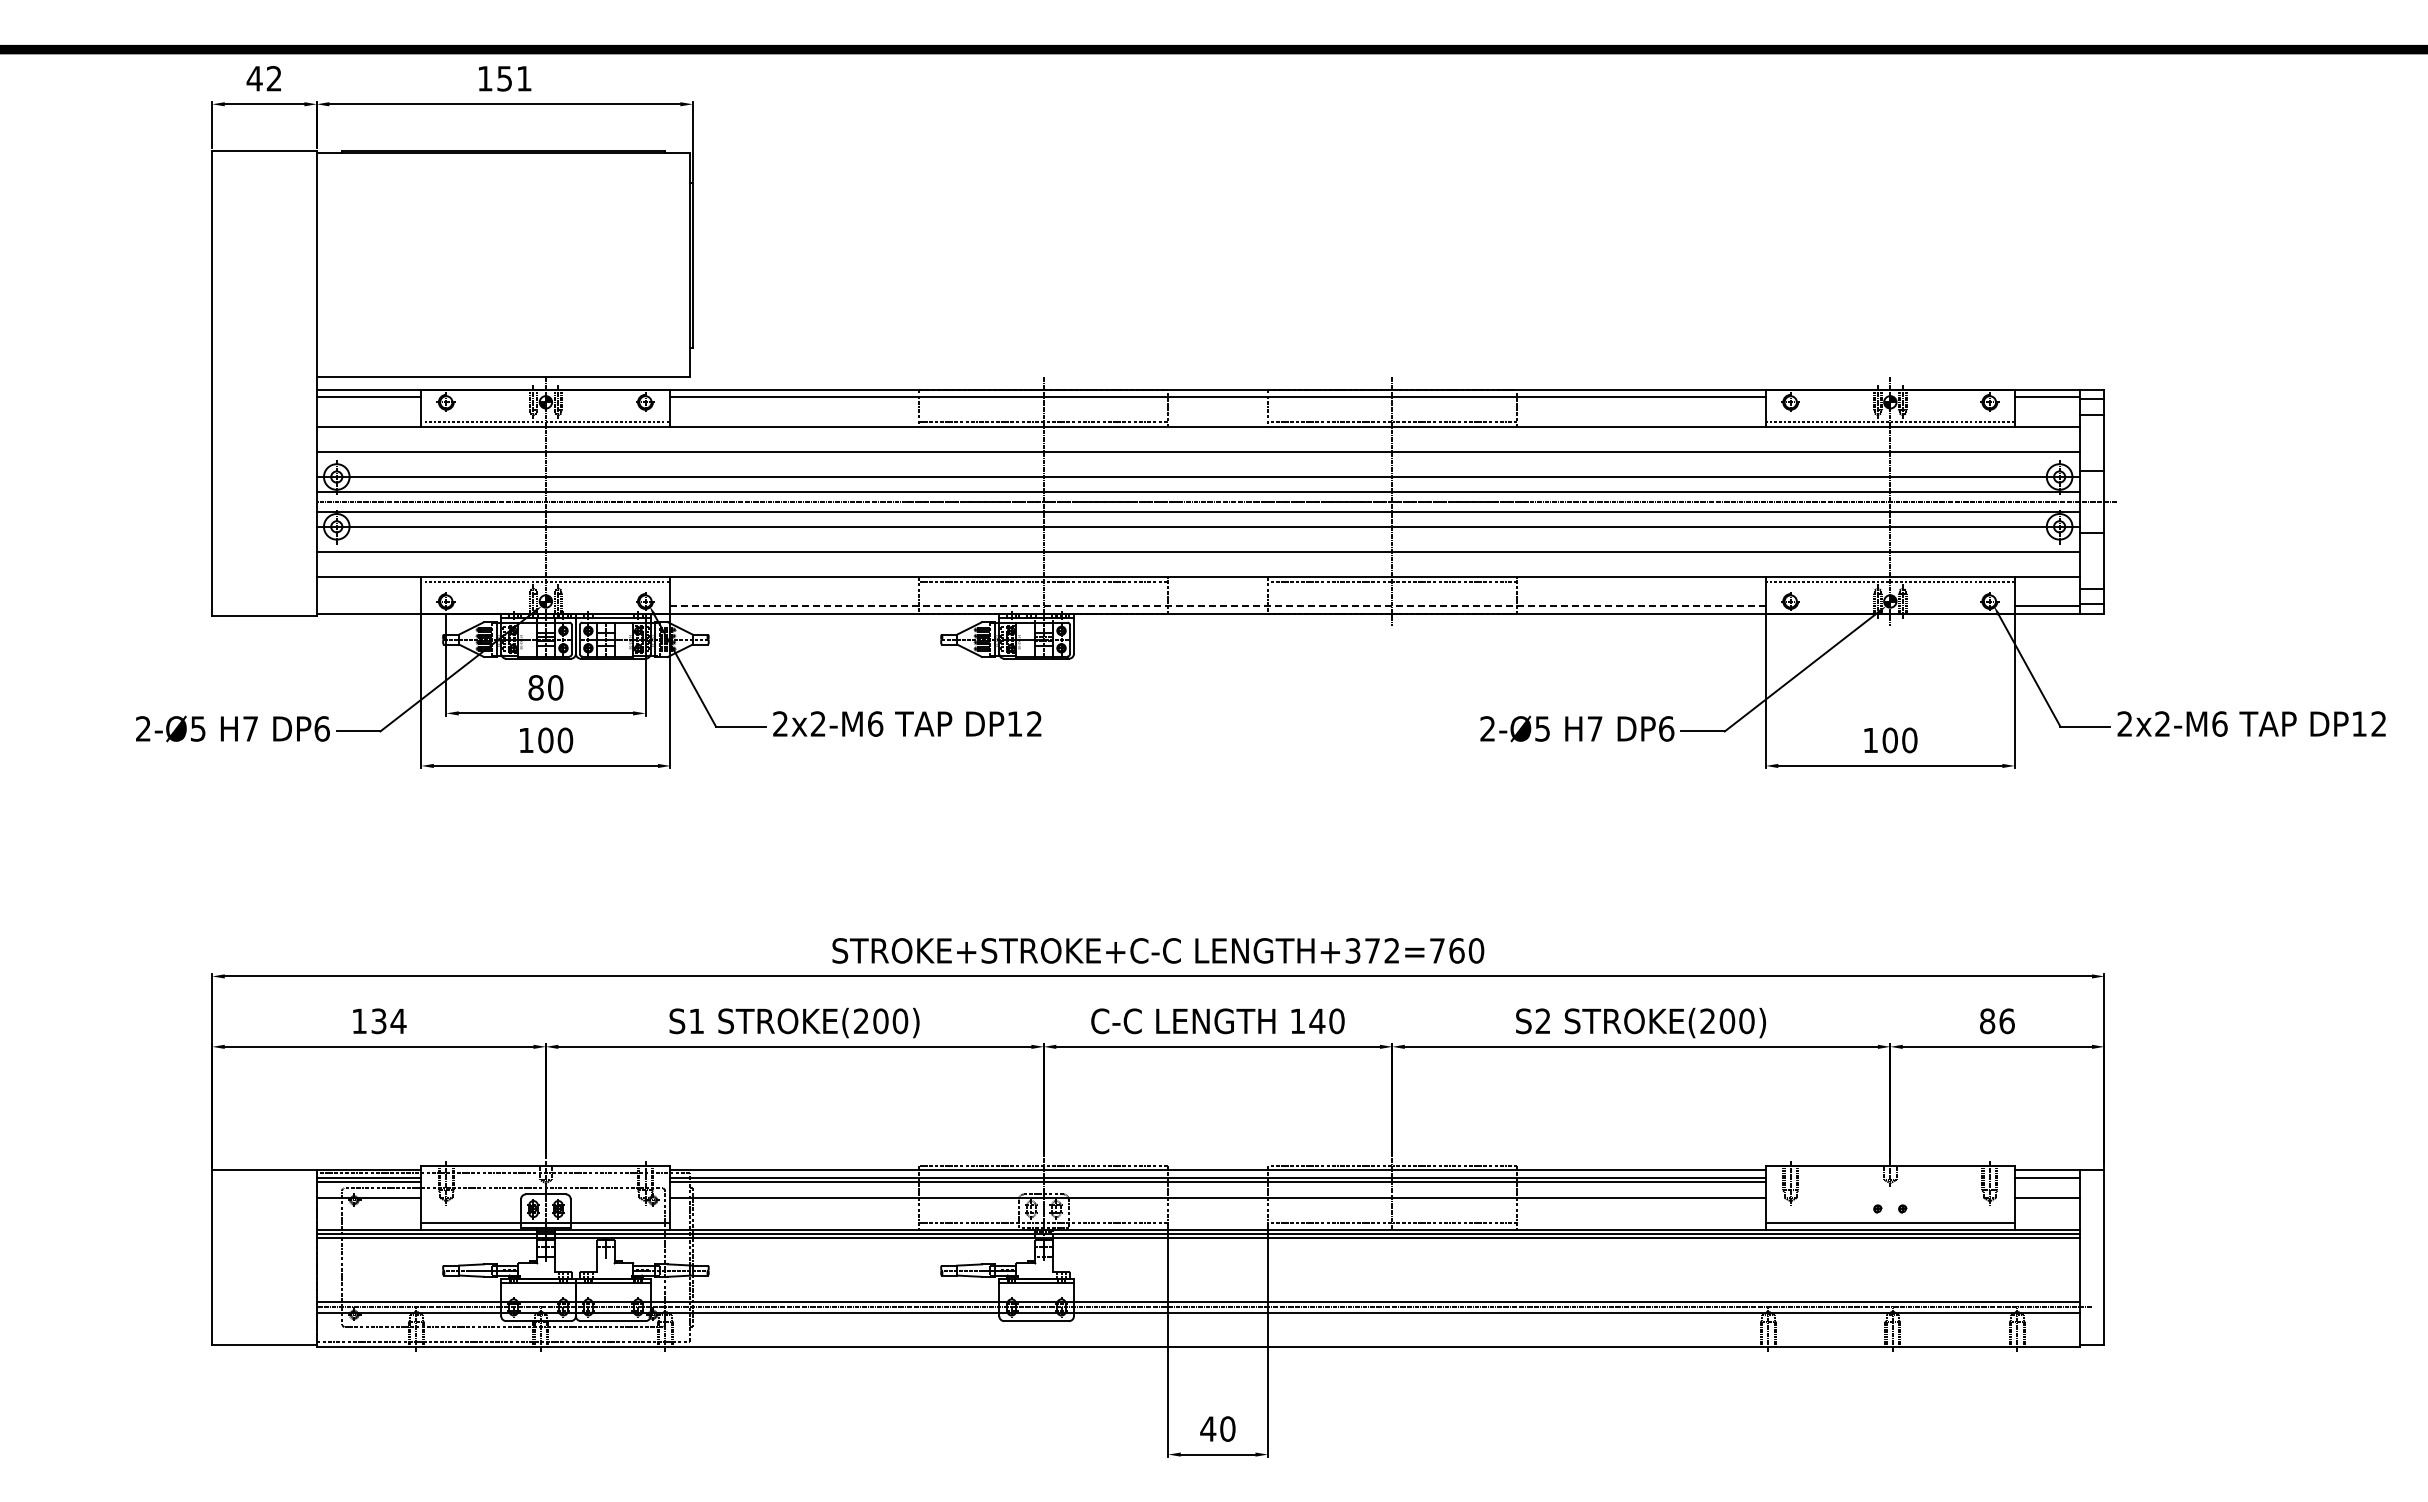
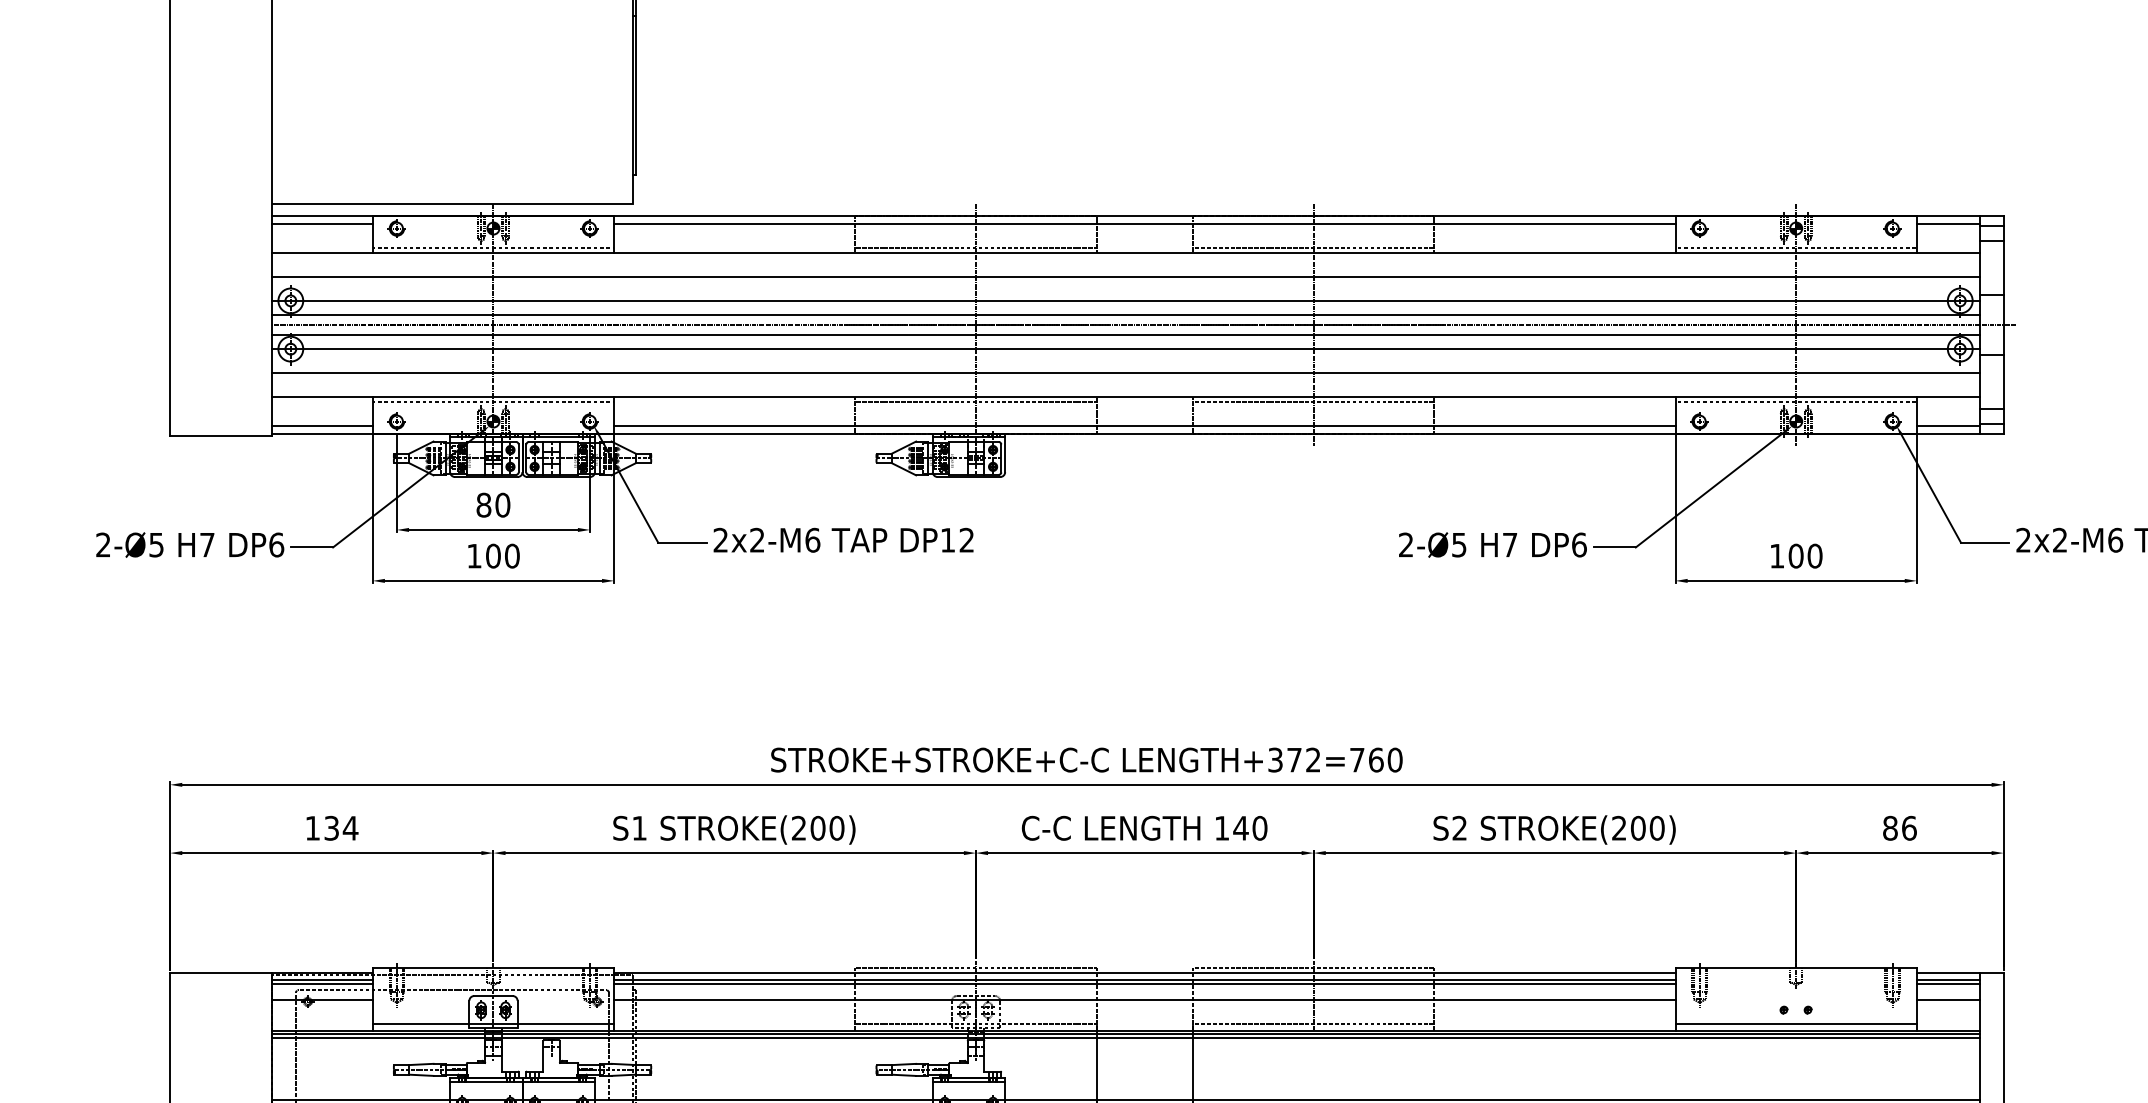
line: (368, 606) -> (321, 426), added
line: (1218, 606) -> (1145, 426), dashed -> solid
line: (2046, 1181) -> (1947, 983), added

